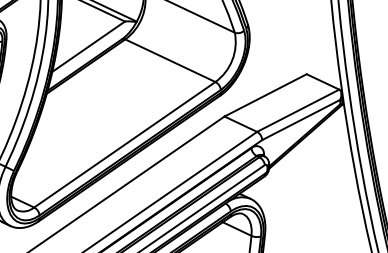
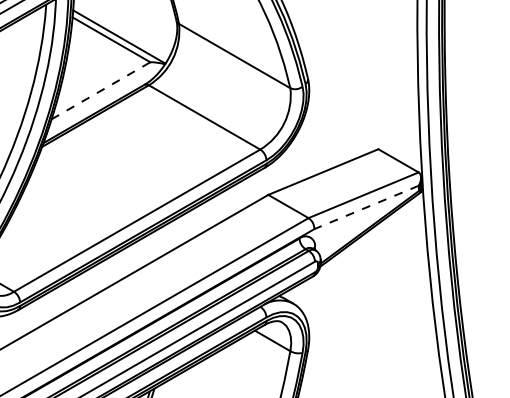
line: (89, 46) -> (101, 90), solid -> dashed
line: (301, 120) -> (366, 207), solid -> dashed

